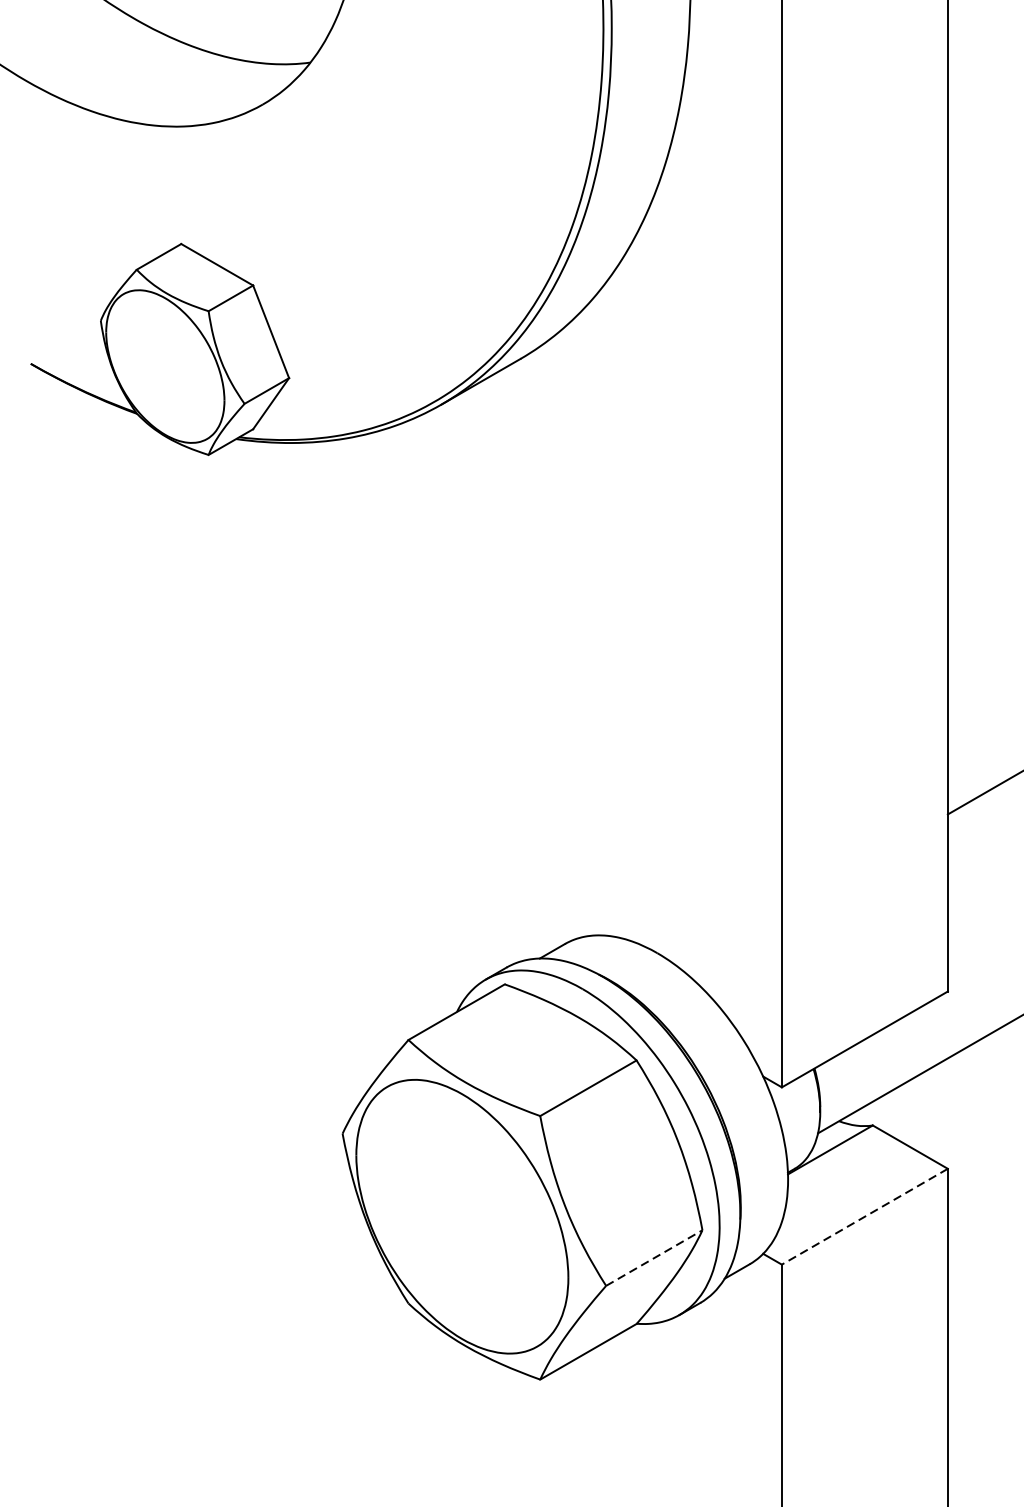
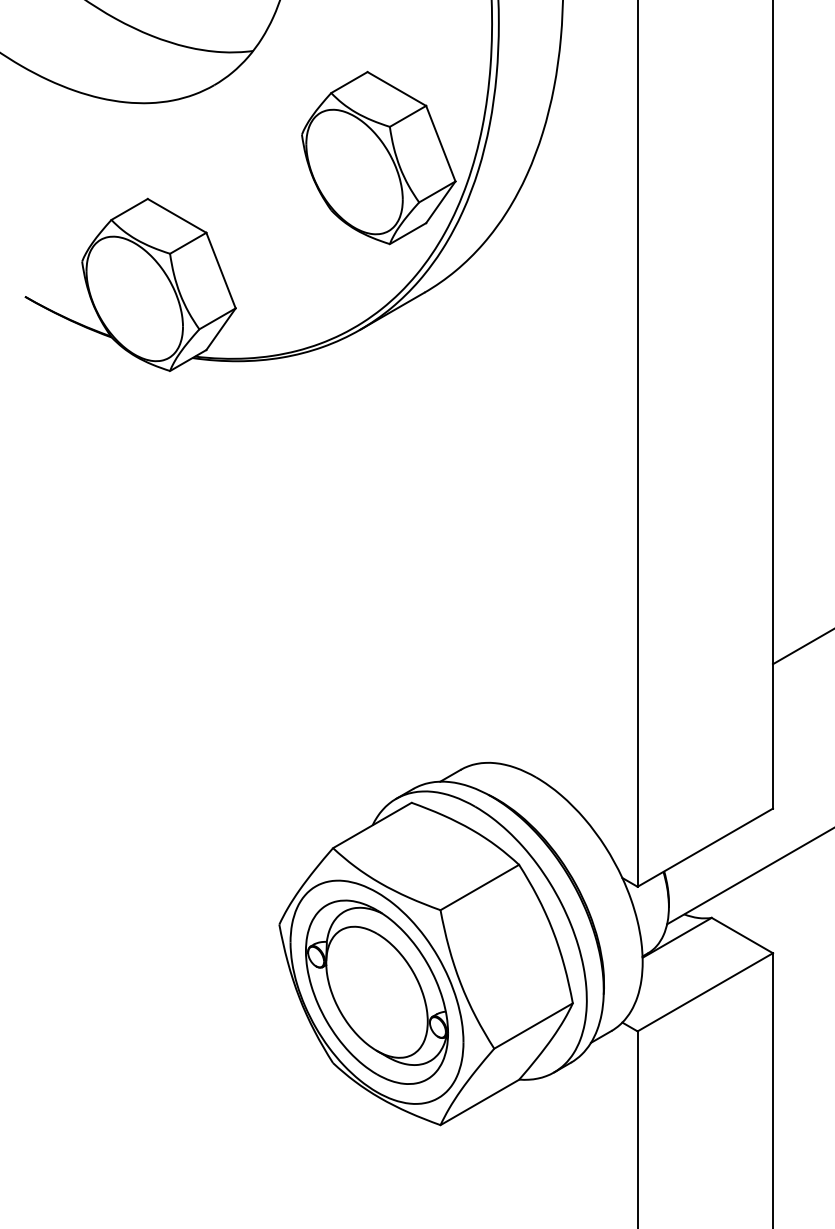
part: (464, 193) -> (378, 157), added
part: (461, 1215) -> (376, 991), added
line: (863, 1216) -> (704, 992), dashed -> solid
line: (655, 1257) -> (534, 1025), dashed -> solid

